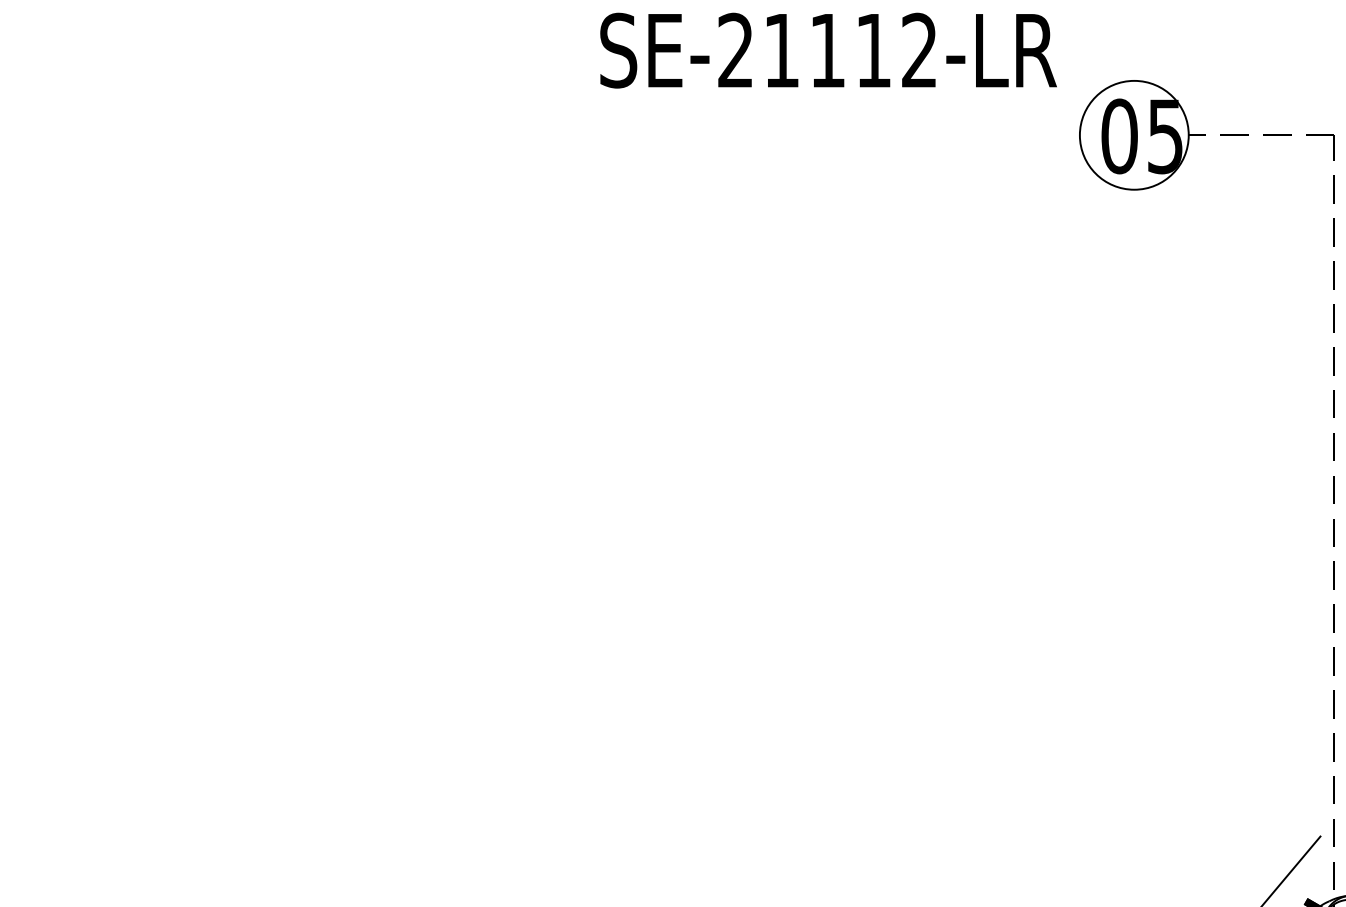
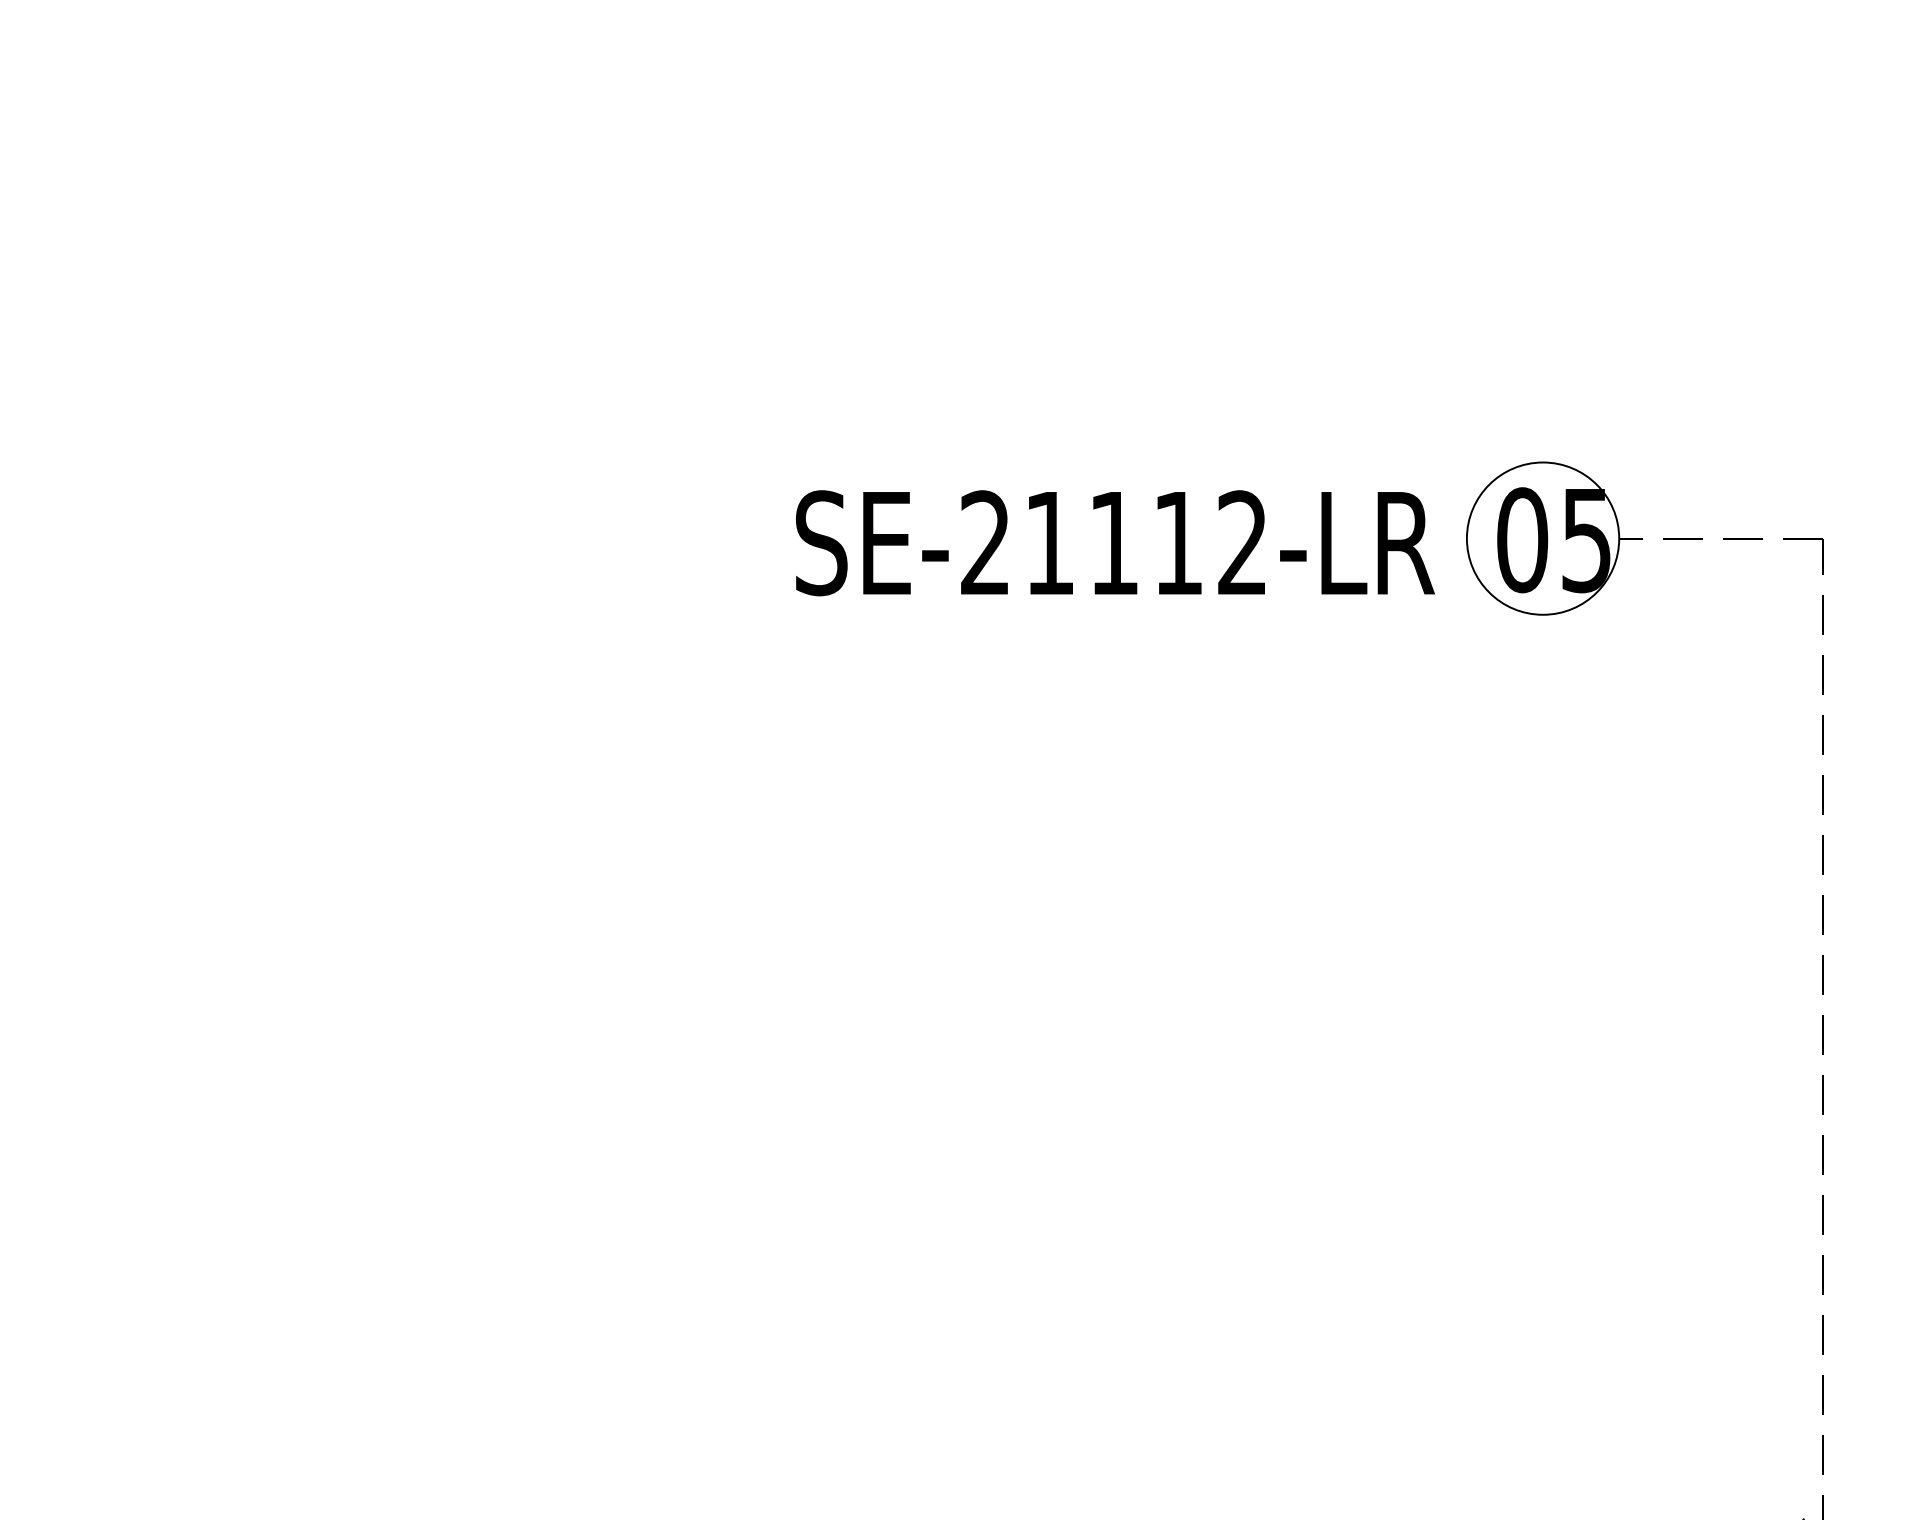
text: (828, 50) -> (1115, 543), moved

